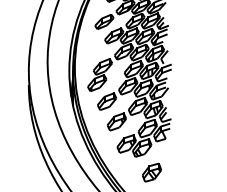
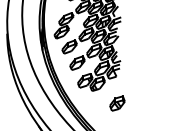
part: (151, 172) -> (117, 103), moved

